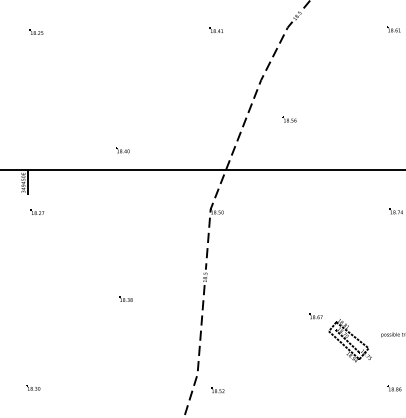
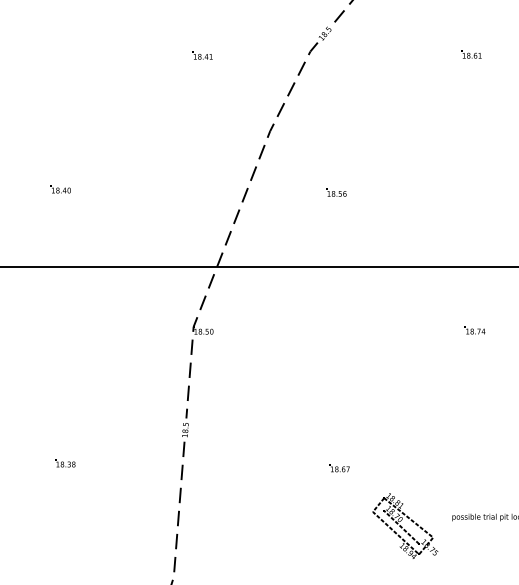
part: (289, 119) -> (335, 192), moved
part: (122, 150) -> (59, 189), moved
part: (315, 316) -> (338, 468), moved

